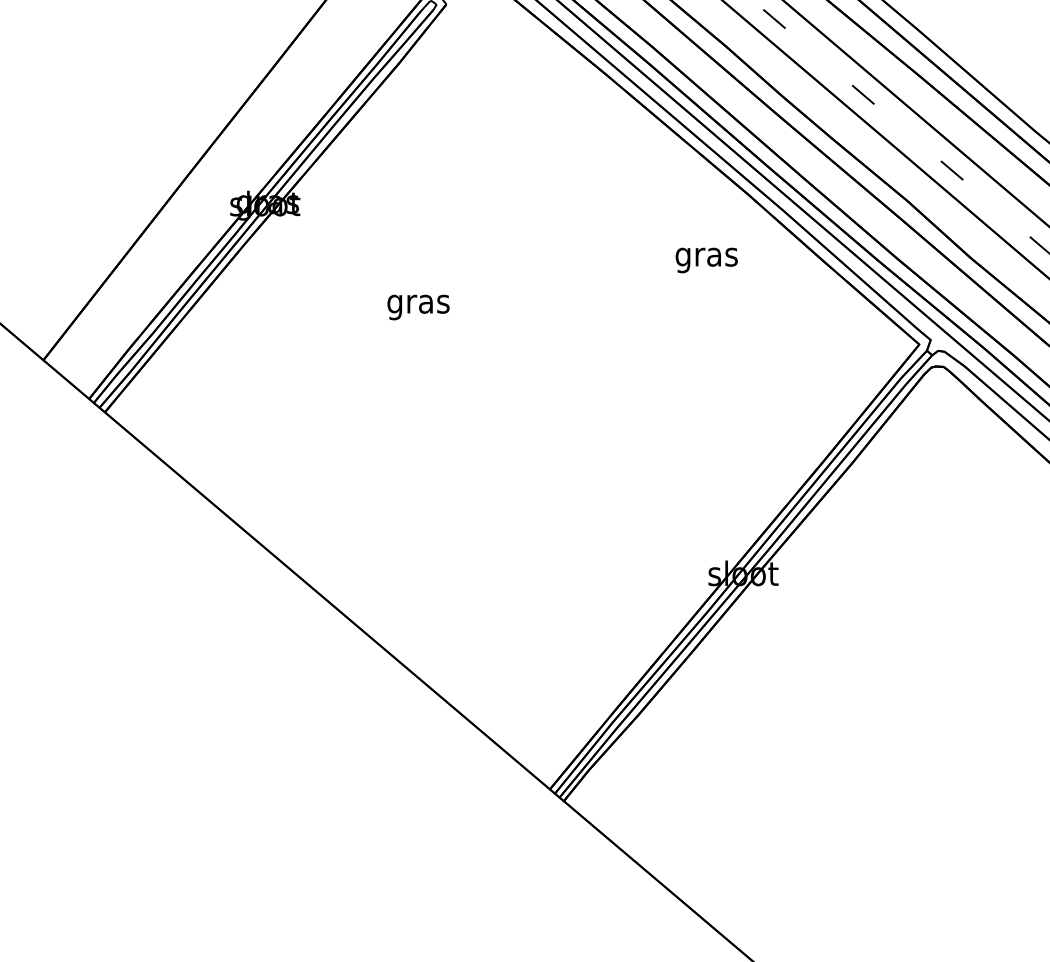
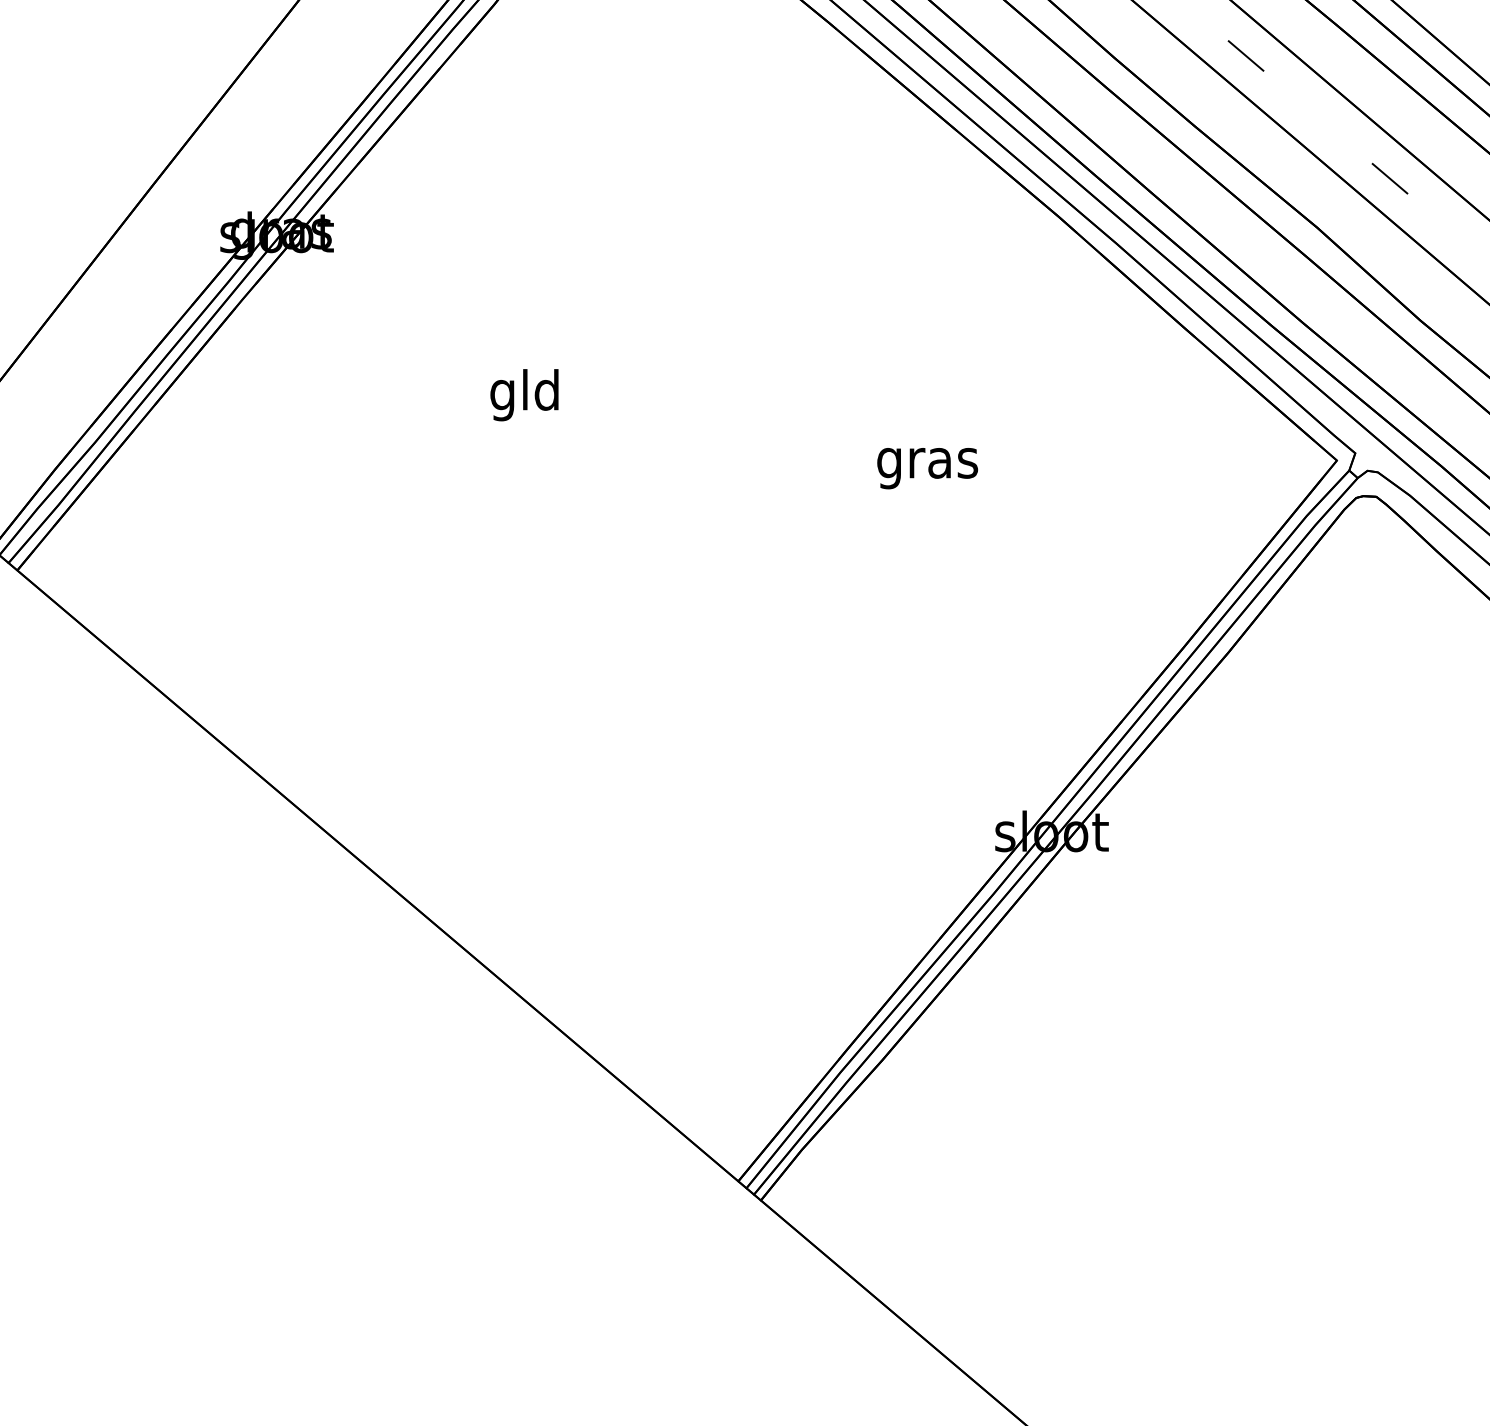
text: (706, 260) -> (927, 468), moved
text: (418, 304) -> (525, 395), gras -> gld

